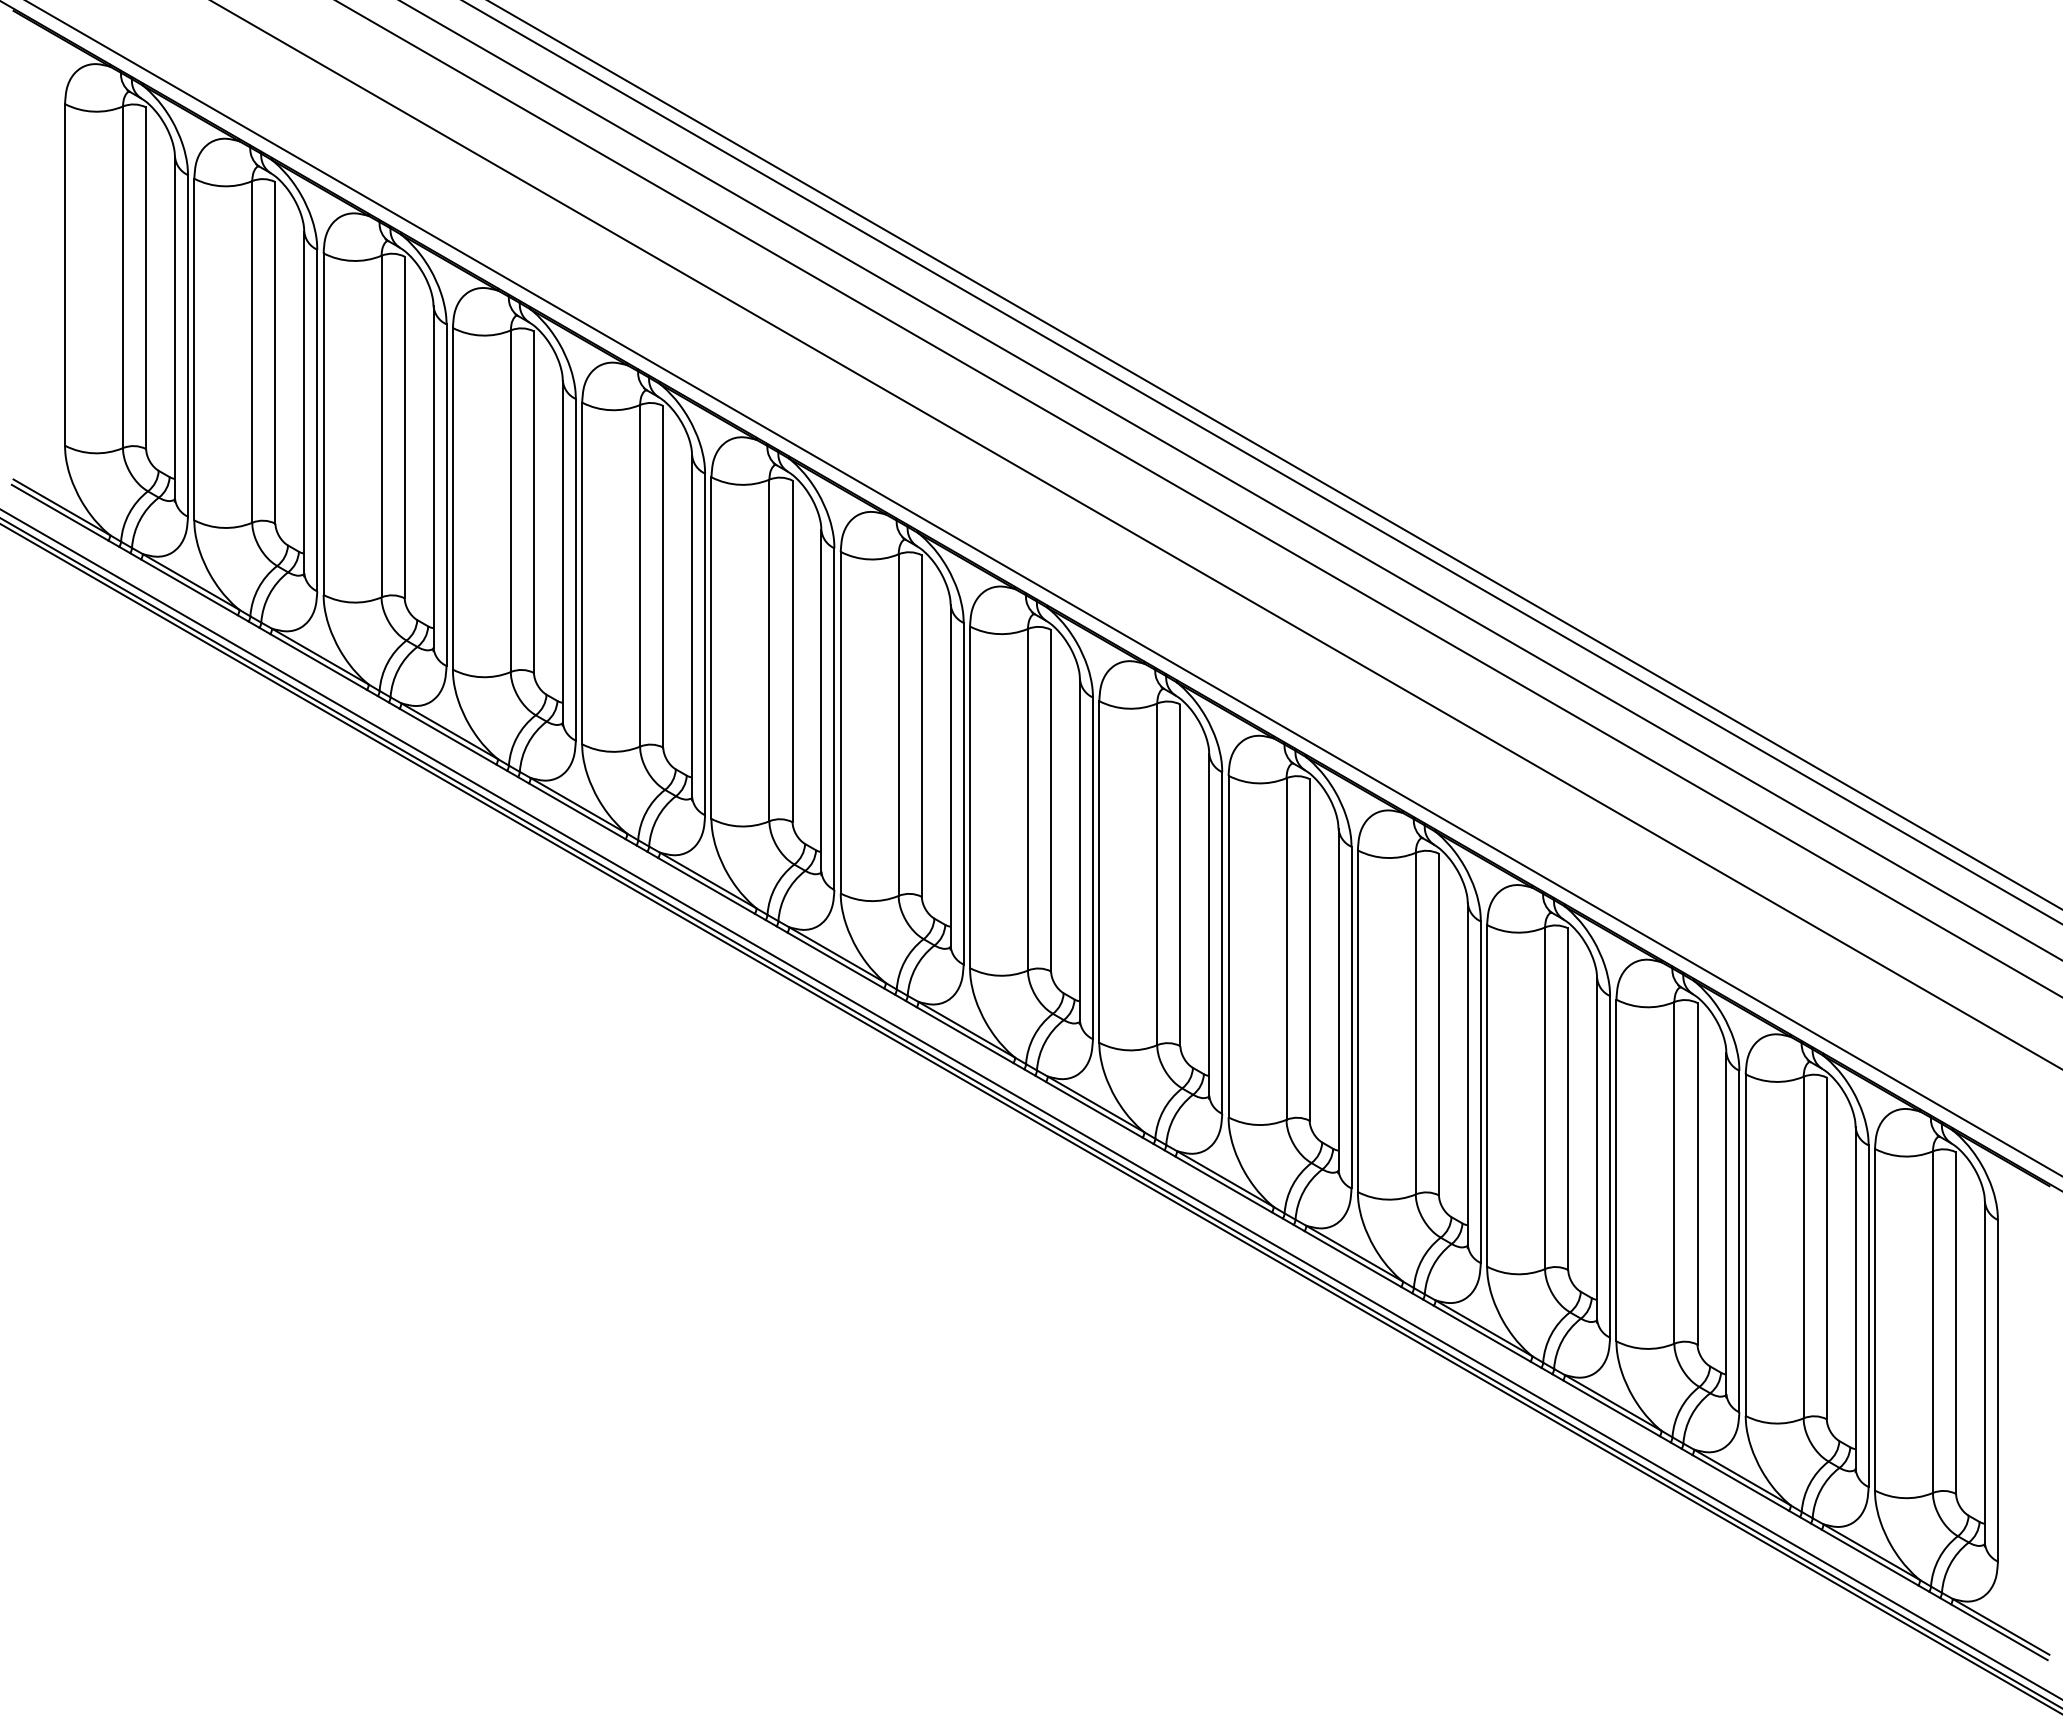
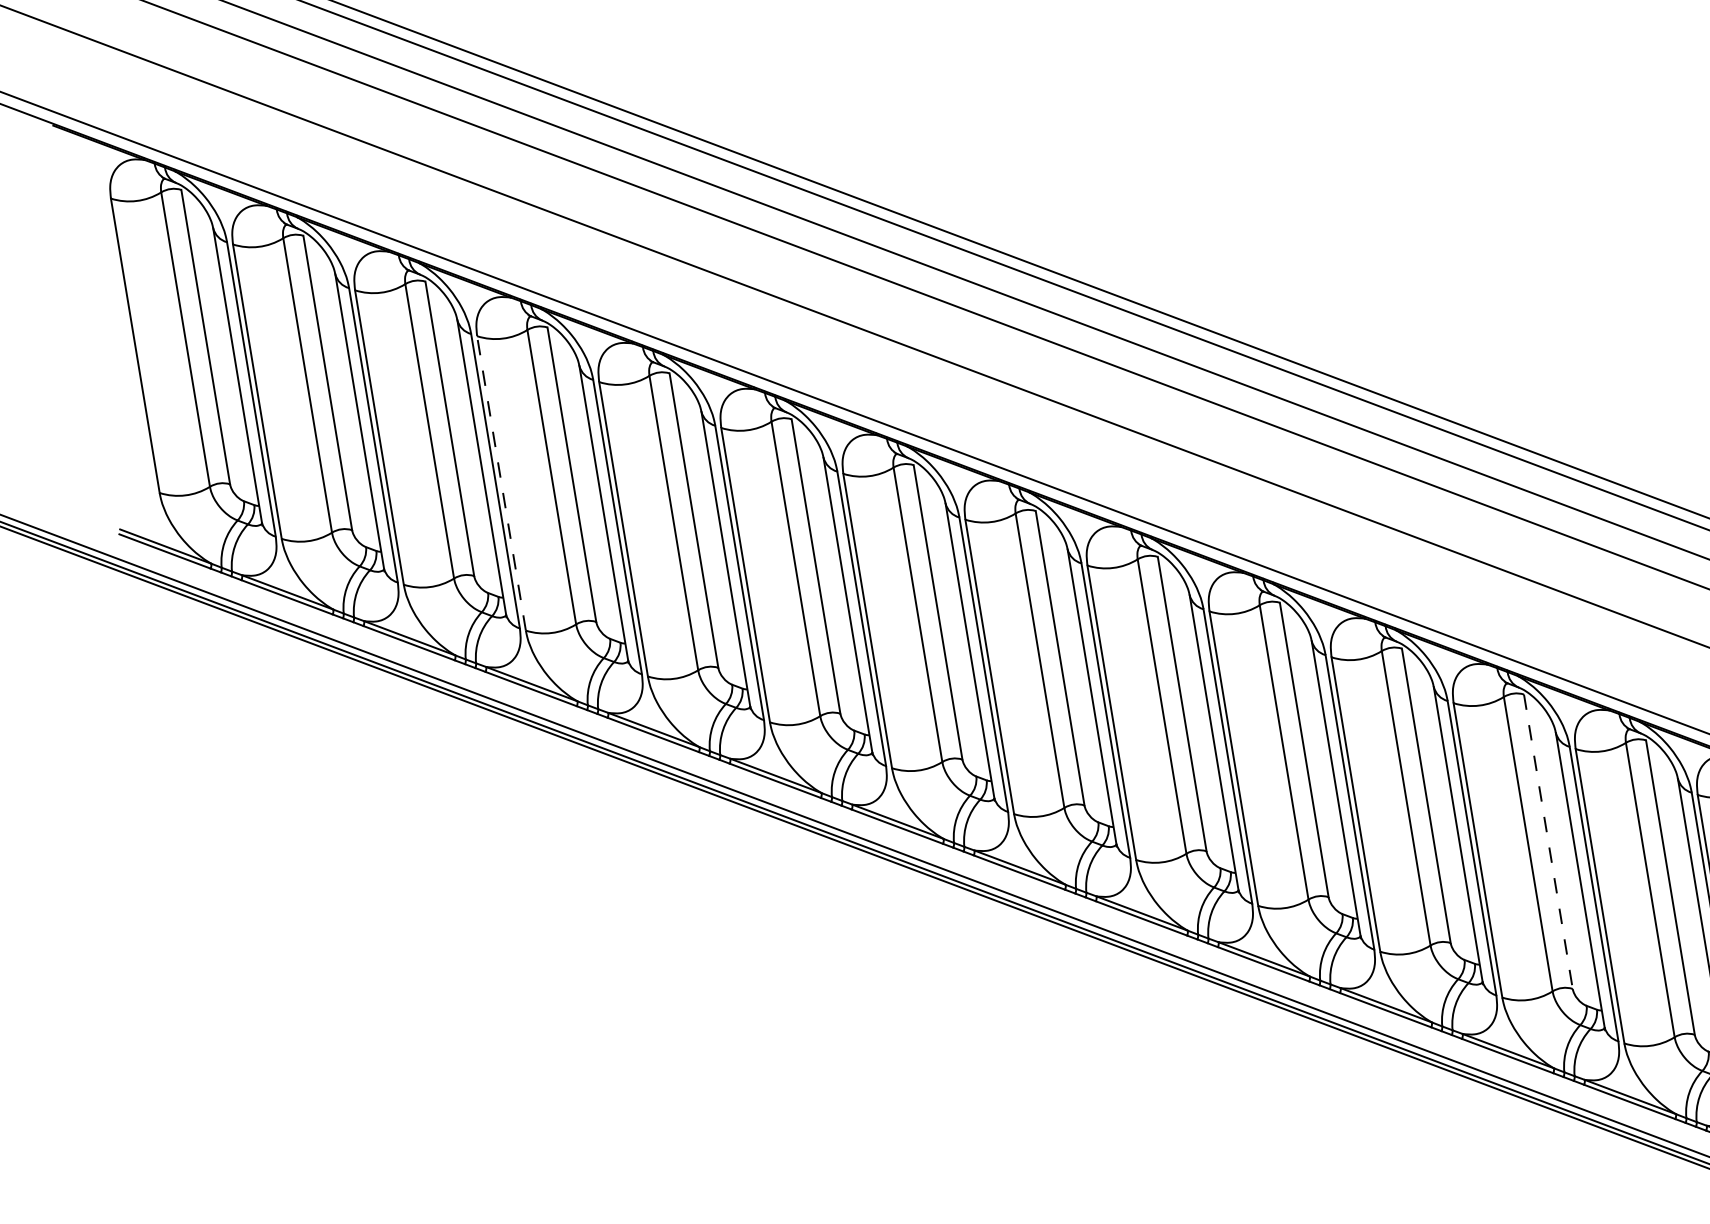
line: (452, 498) -> (501, 483), solid -> dashed
line: (1568, 1099) -> (1548, 841), solid -> dashed

